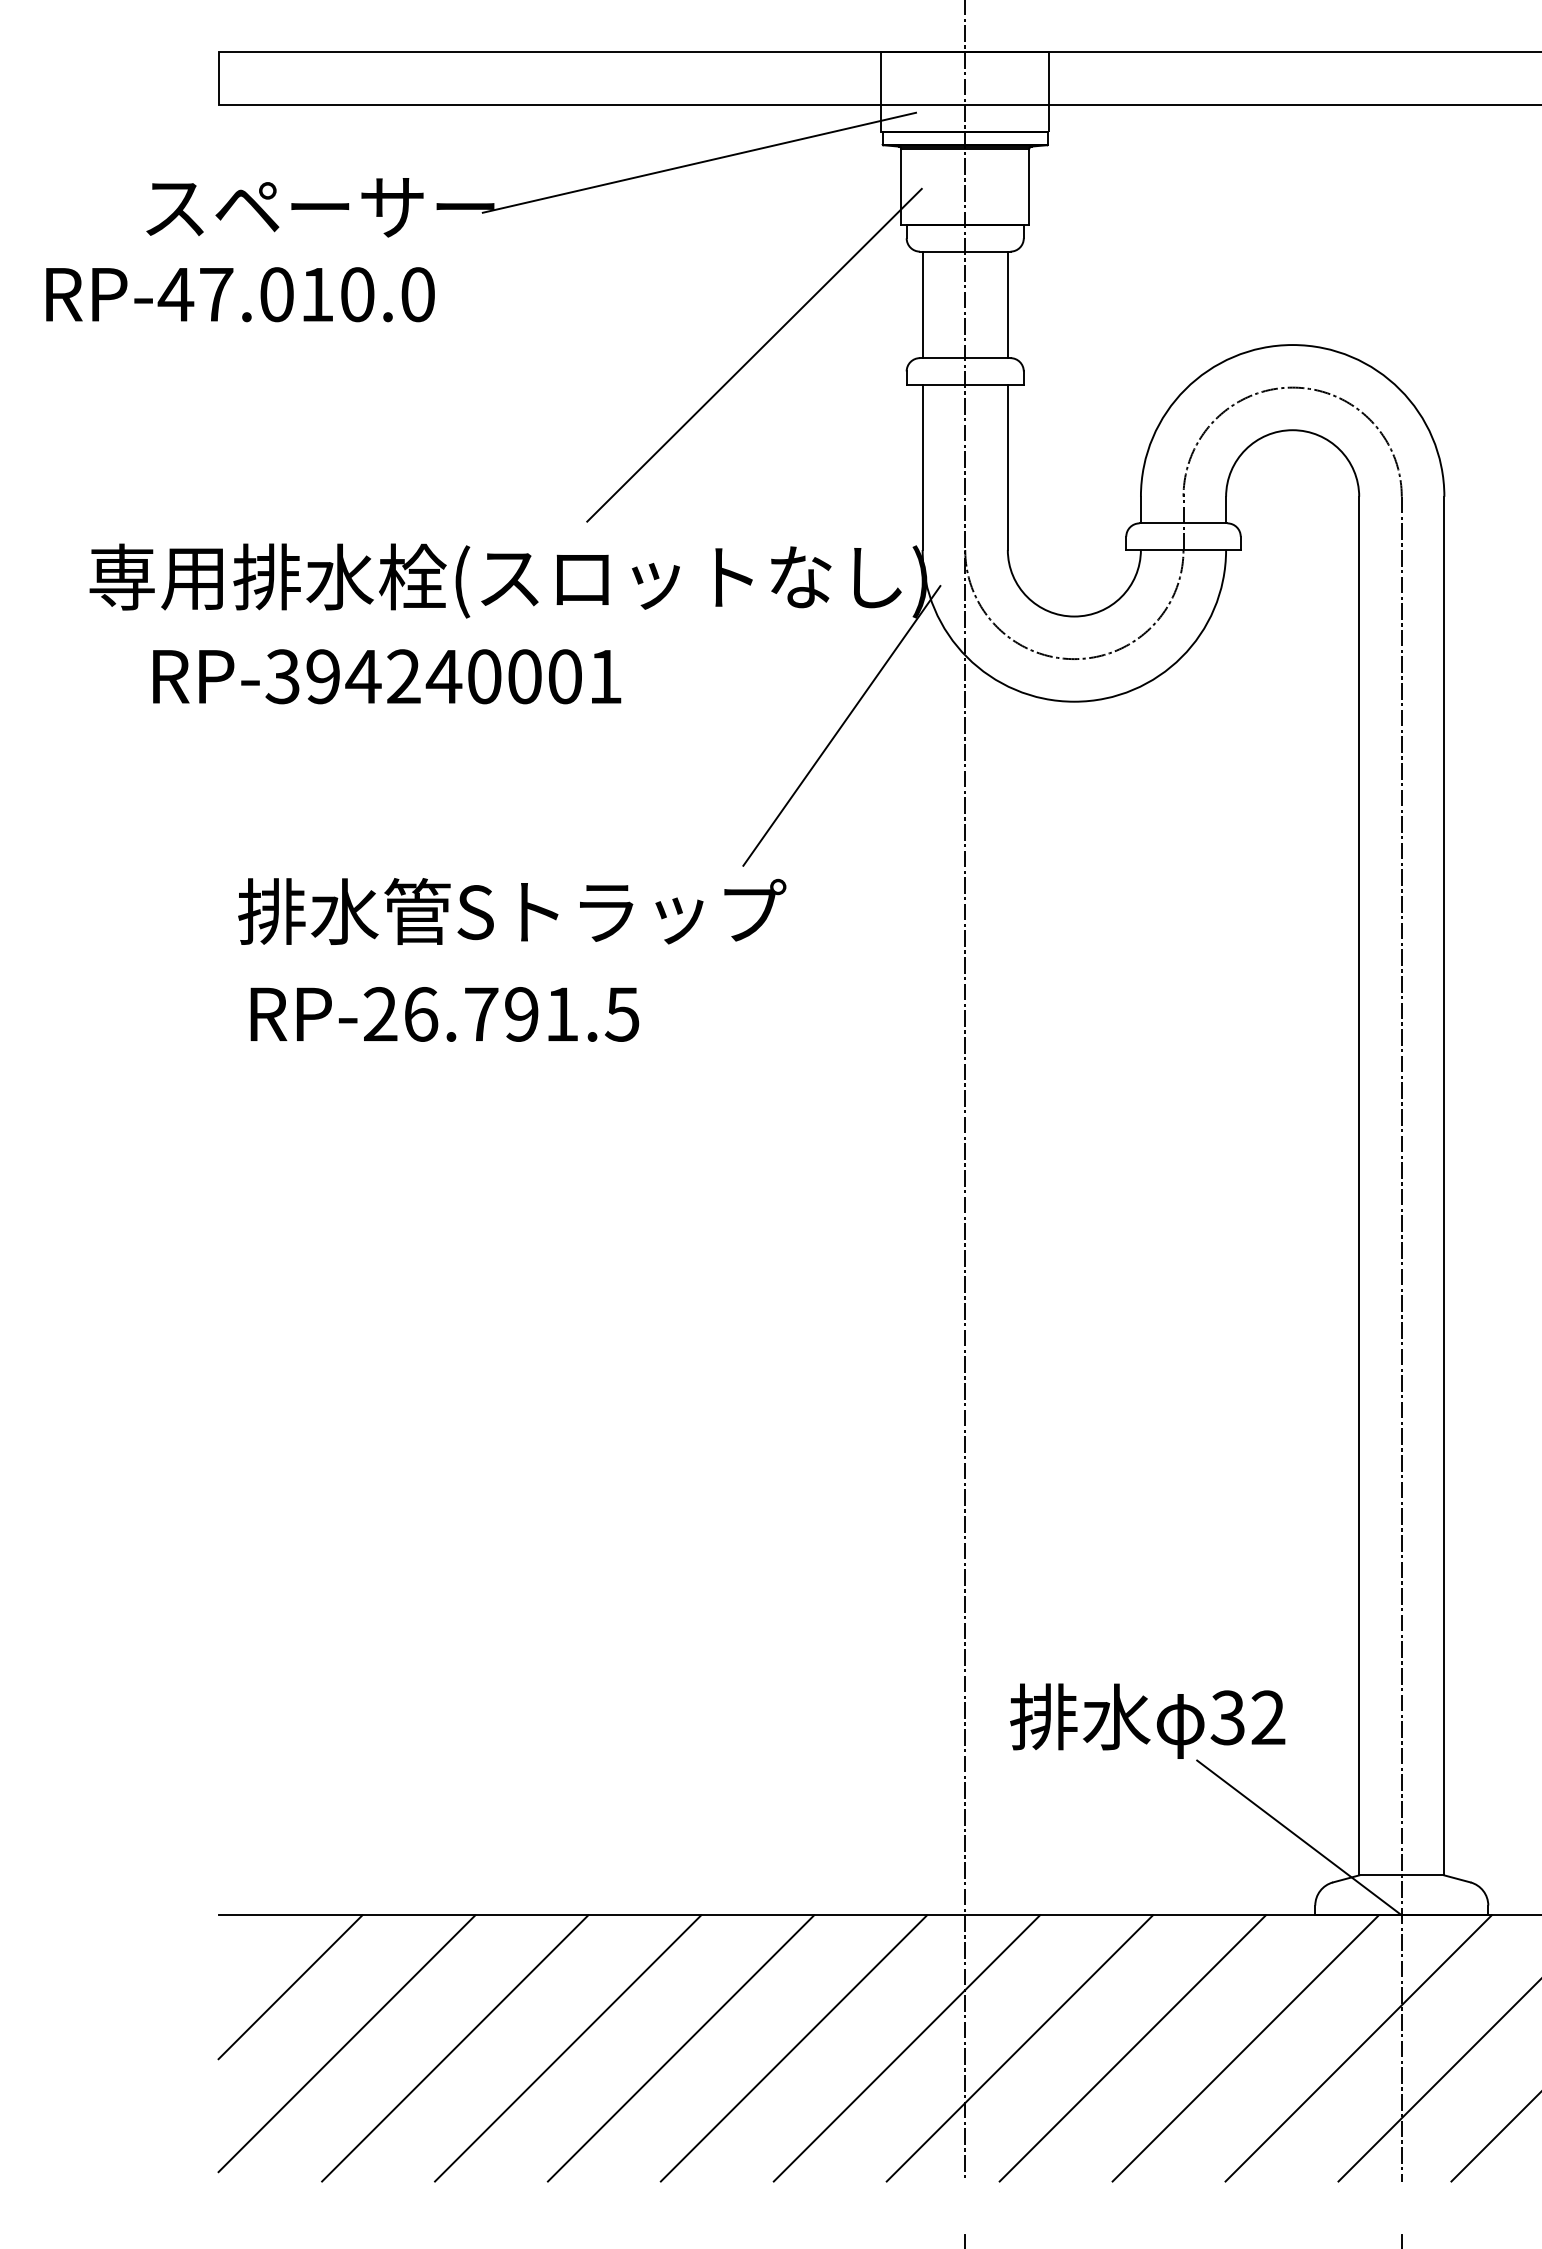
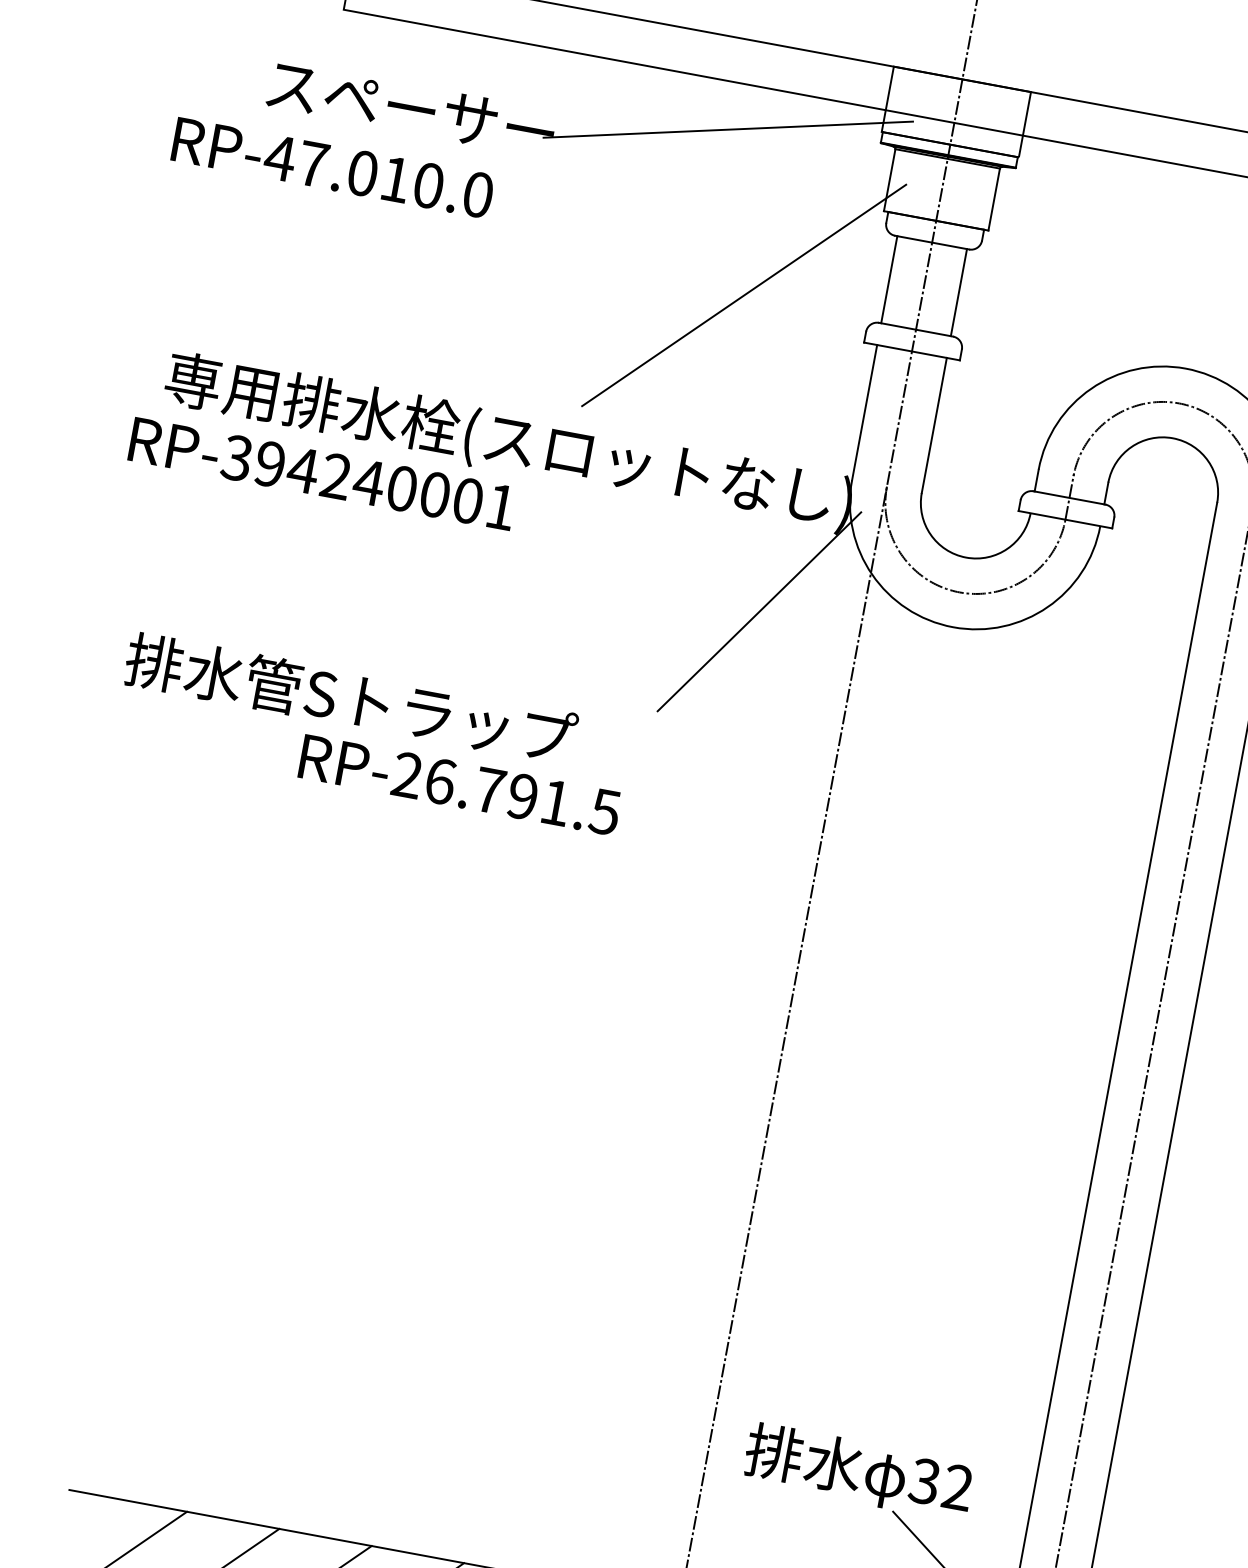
text: (387, 676) -> (322, 473), moved
text: (512, 911) -> (351, 699), moved
text: (444, 1014) -> (459, 785), moved

